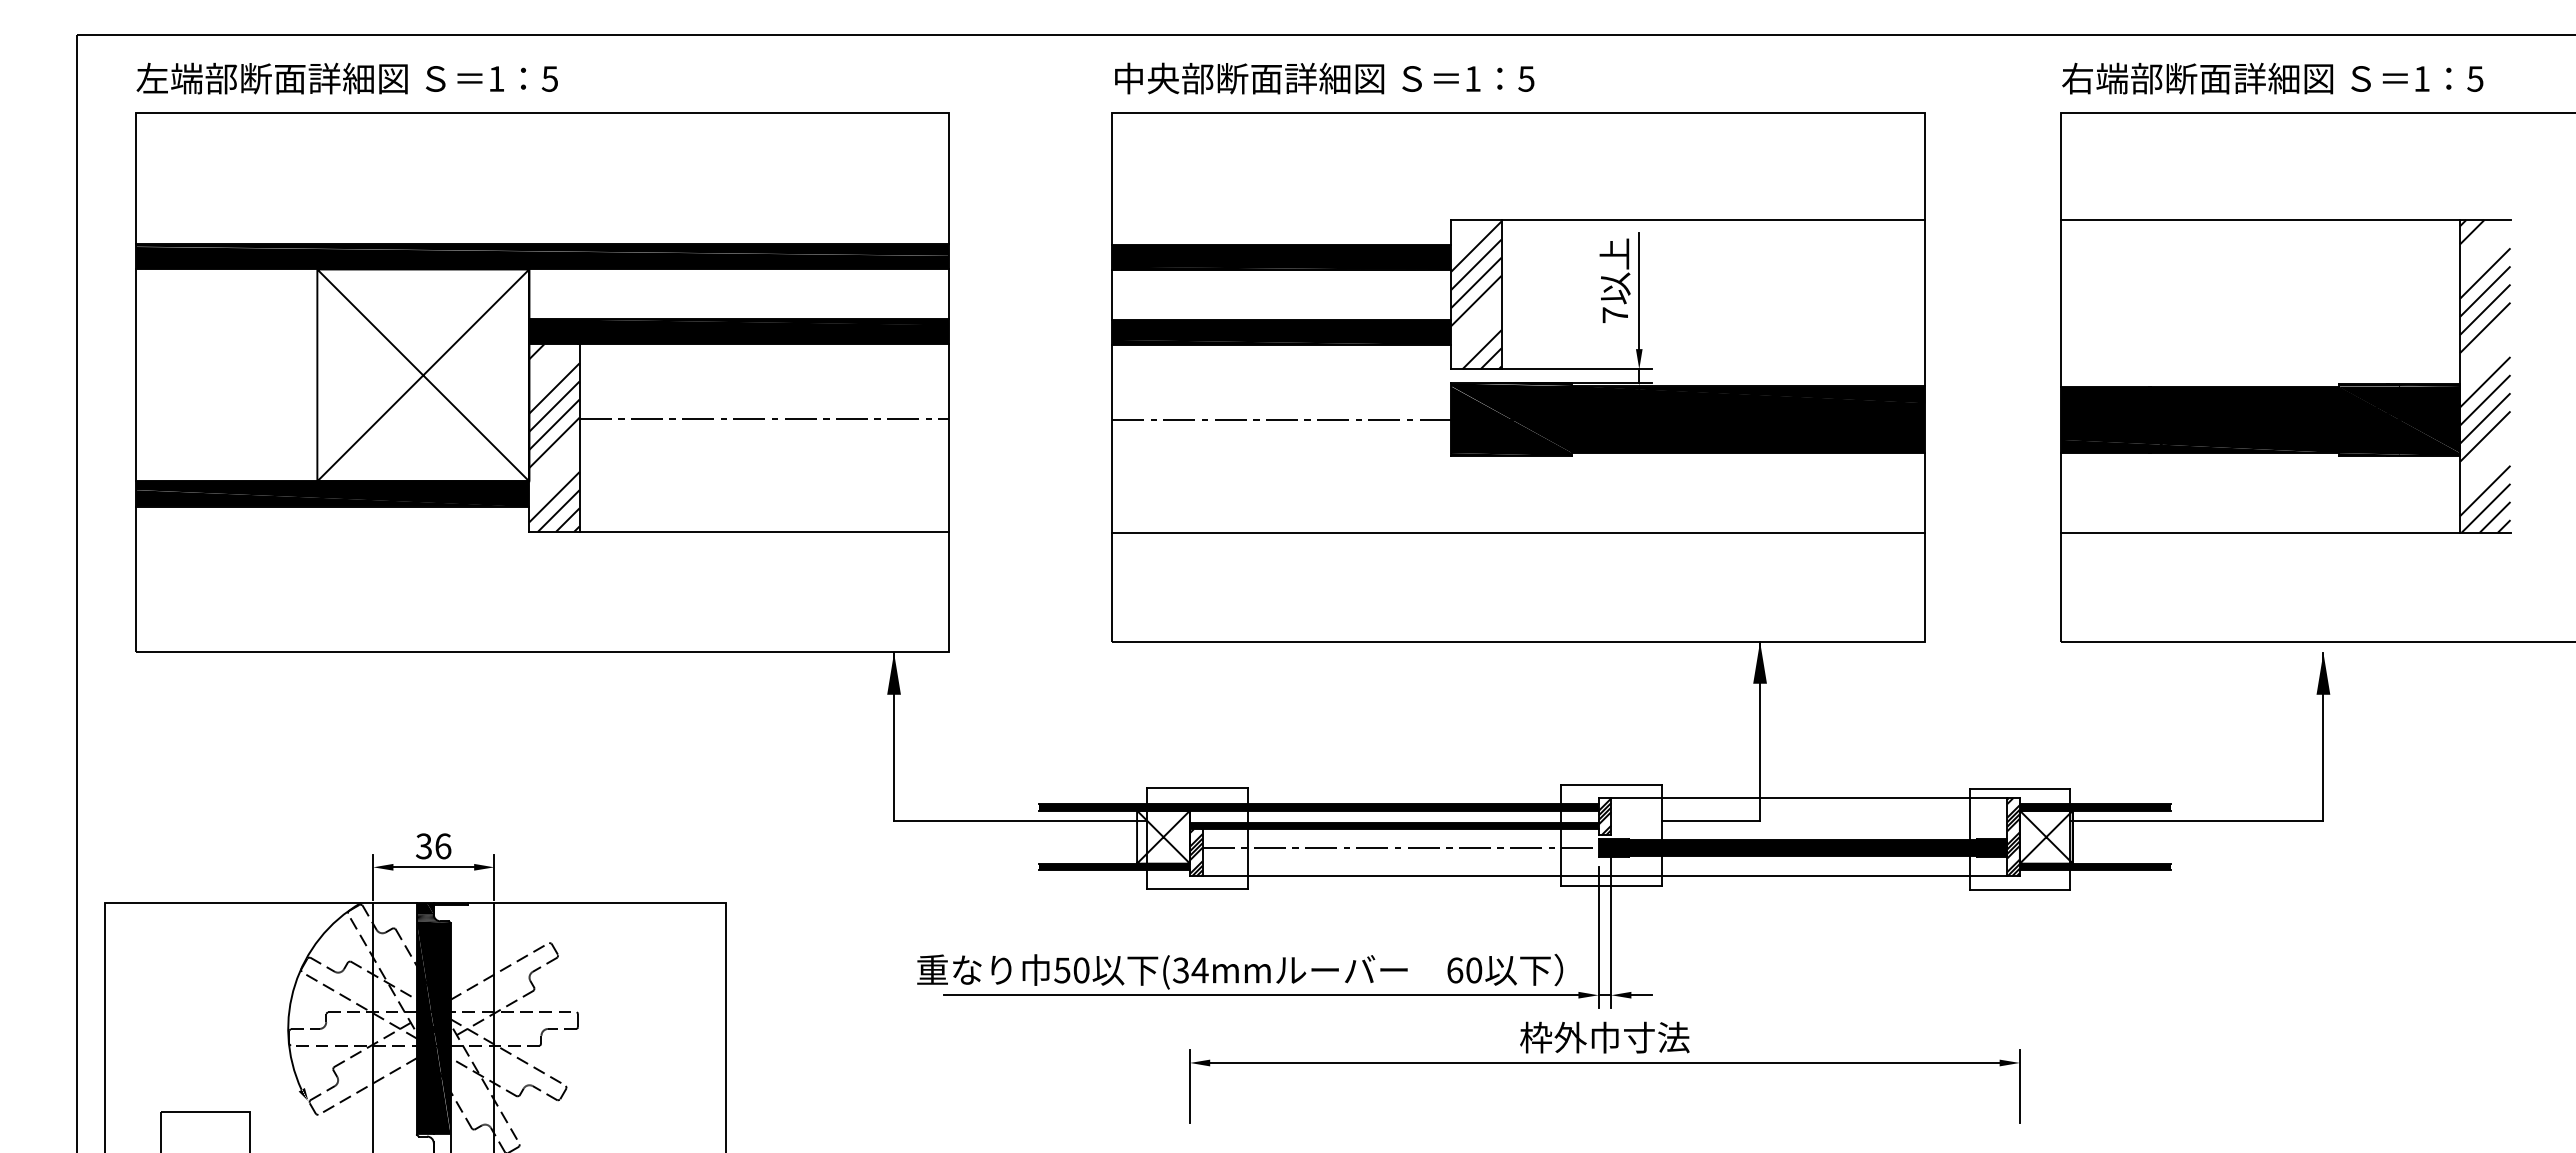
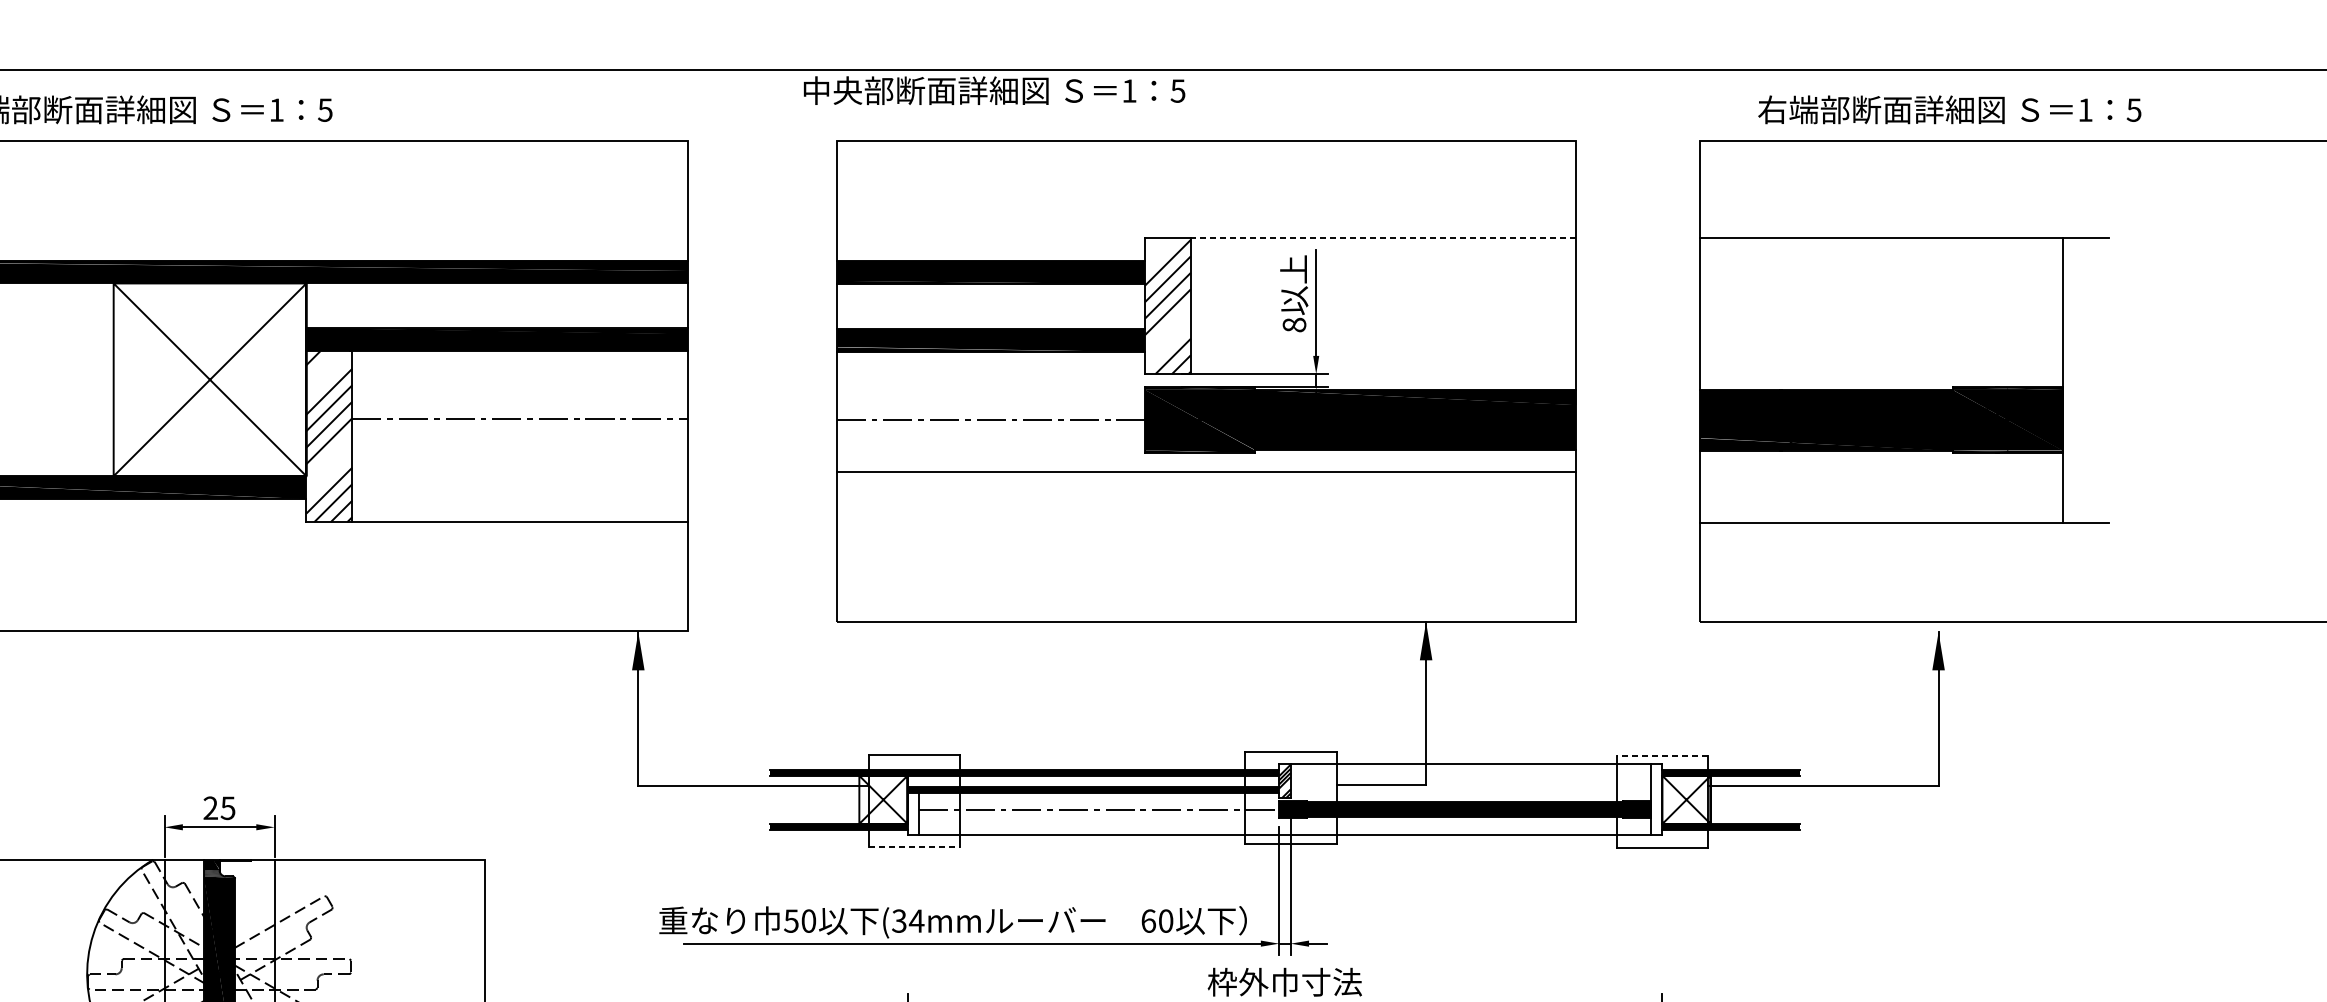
text: (1324, 78) -> (994, 90), moved
text: (2272, 78) -> (1949, 109), moved
line: (1713, 219) -> (1383, 237), solid -> dashed
text: (1615, 315) -> (1294, 325), 7 -> 8
hatch: (2485, 376) -> (2086, 380), removed
line: (1518, 532) -> (1206, 471), moved
line: (2019, 789) -> (1662, 756), solid -> dashed
hatch: (2013, 837) -> (1656, 800), removed
text: (433, 846) -> (219, 808), 36 -> 25
hatch: (1196, 852) -> (913, 813), removed
line: (1198, 888) -> (915, 846), solid -> dashed

